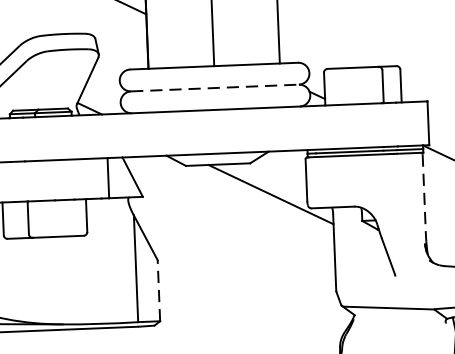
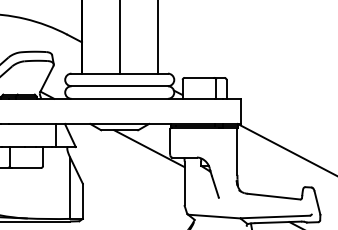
line: (216, 88) -> (120, 86), dashed -> solid
line: (424, 195) -> (237, 152), dashed -> solid
line: (158, 291) -> (82, 201), dashed -> solid

